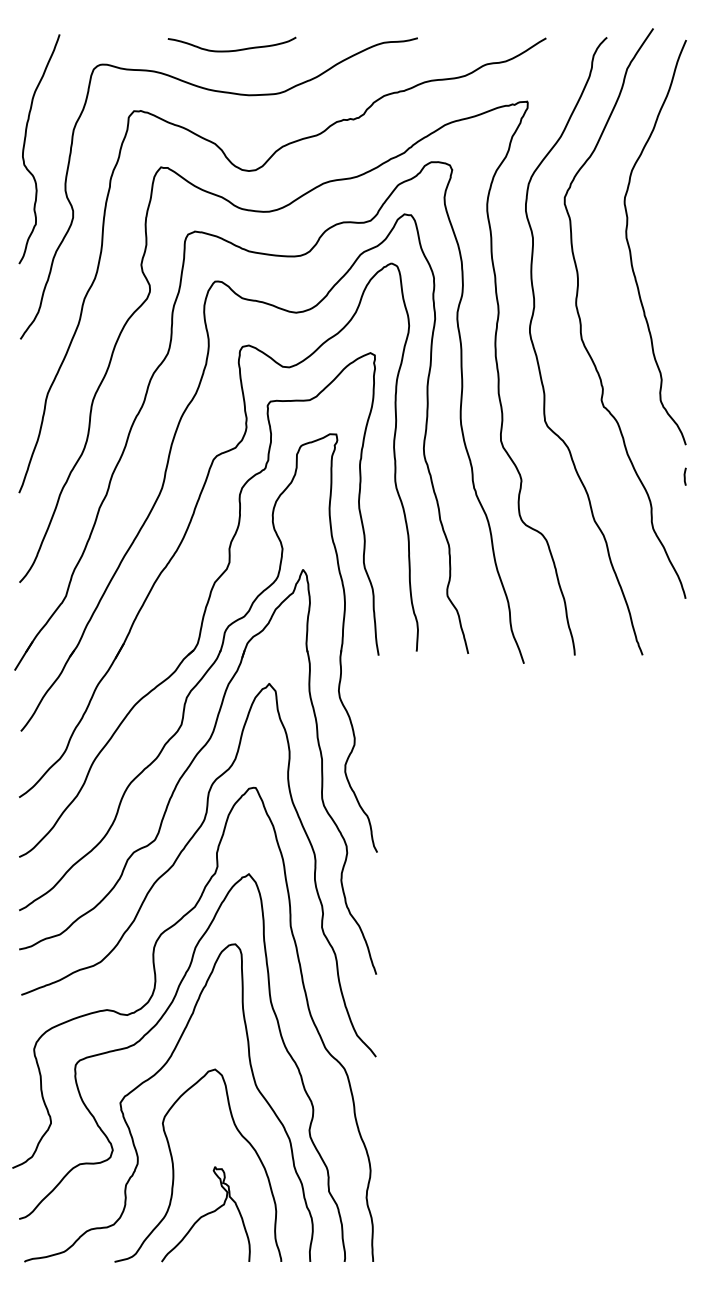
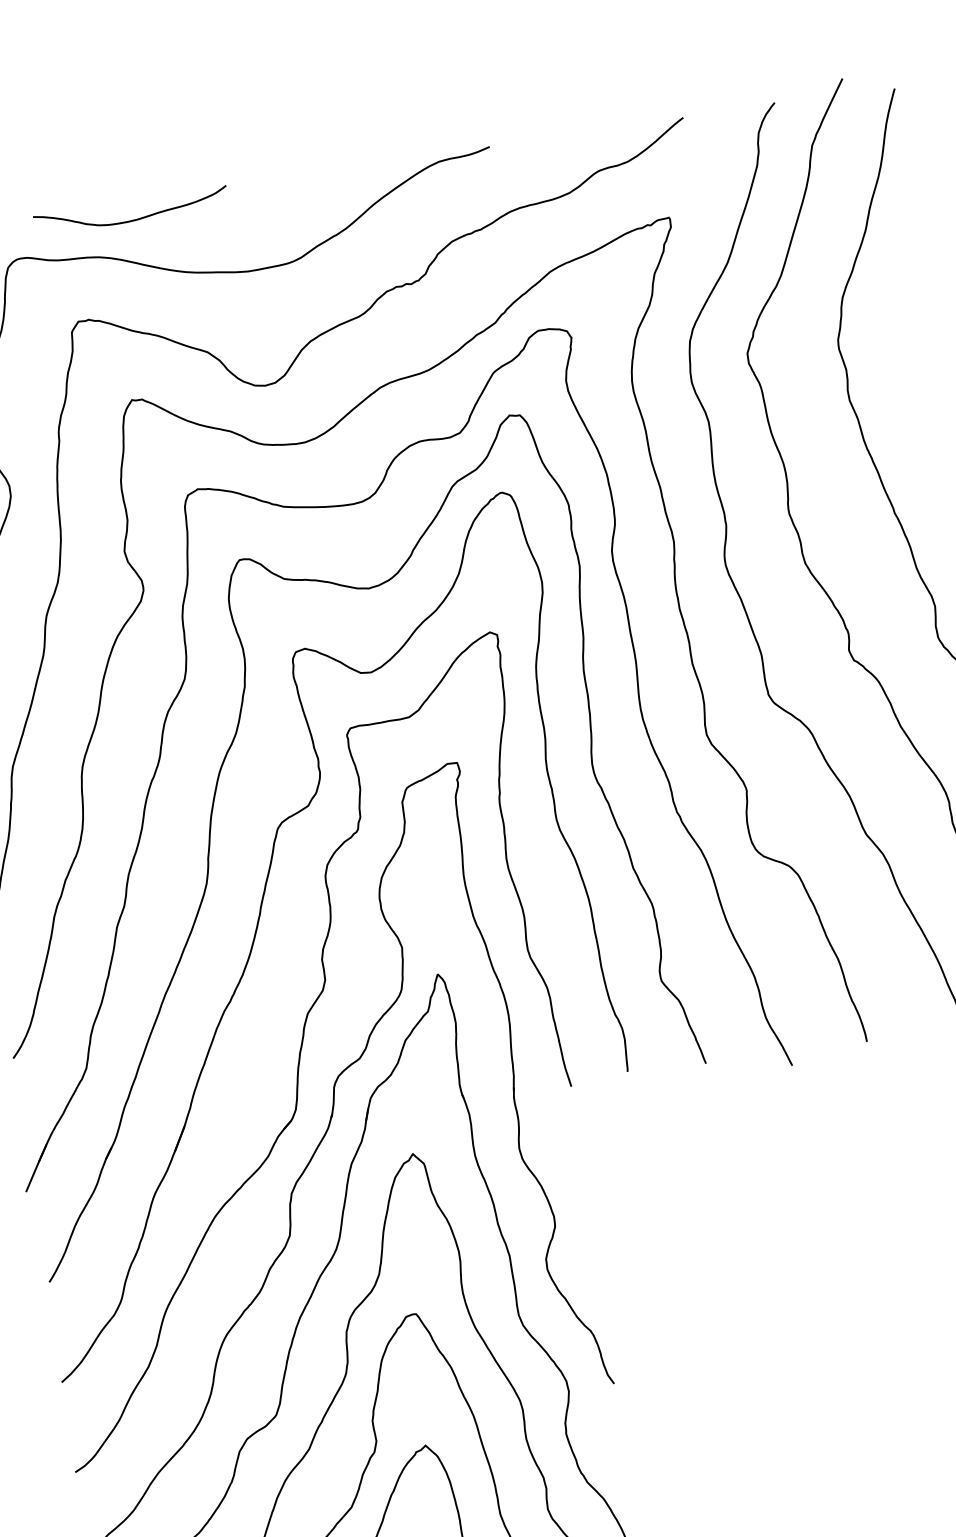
curve: (231, 50) -> (131, 220), moved

